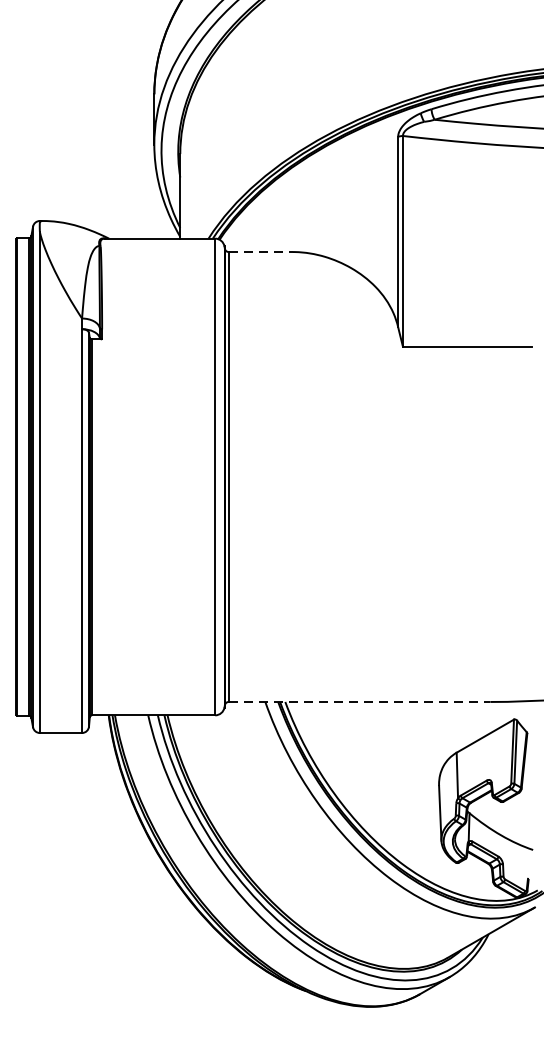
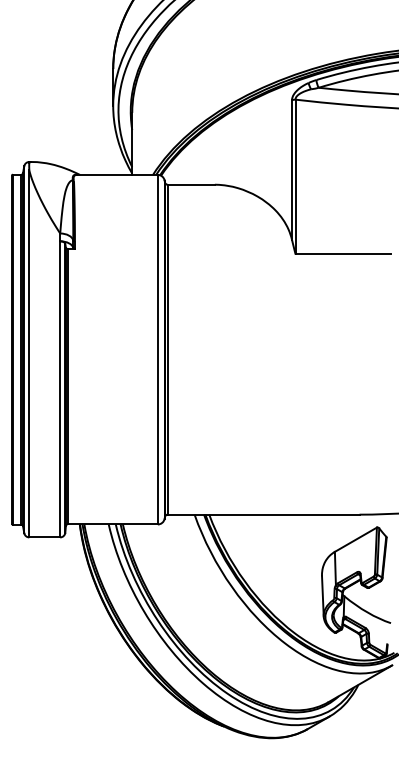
line: (261, 251) -> (191, 184), dashed -> solid
line: (359, 701) -> (263, 514), dashed -> solid

